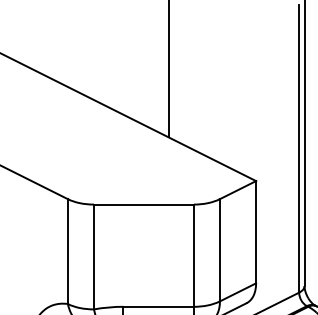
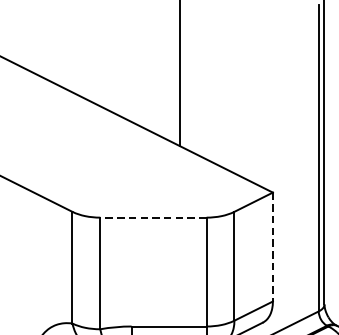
line: (143, 204) -> (152, 217), solid -> dashed
line: (256, 232) -> (273, 247), solid -> dashed

